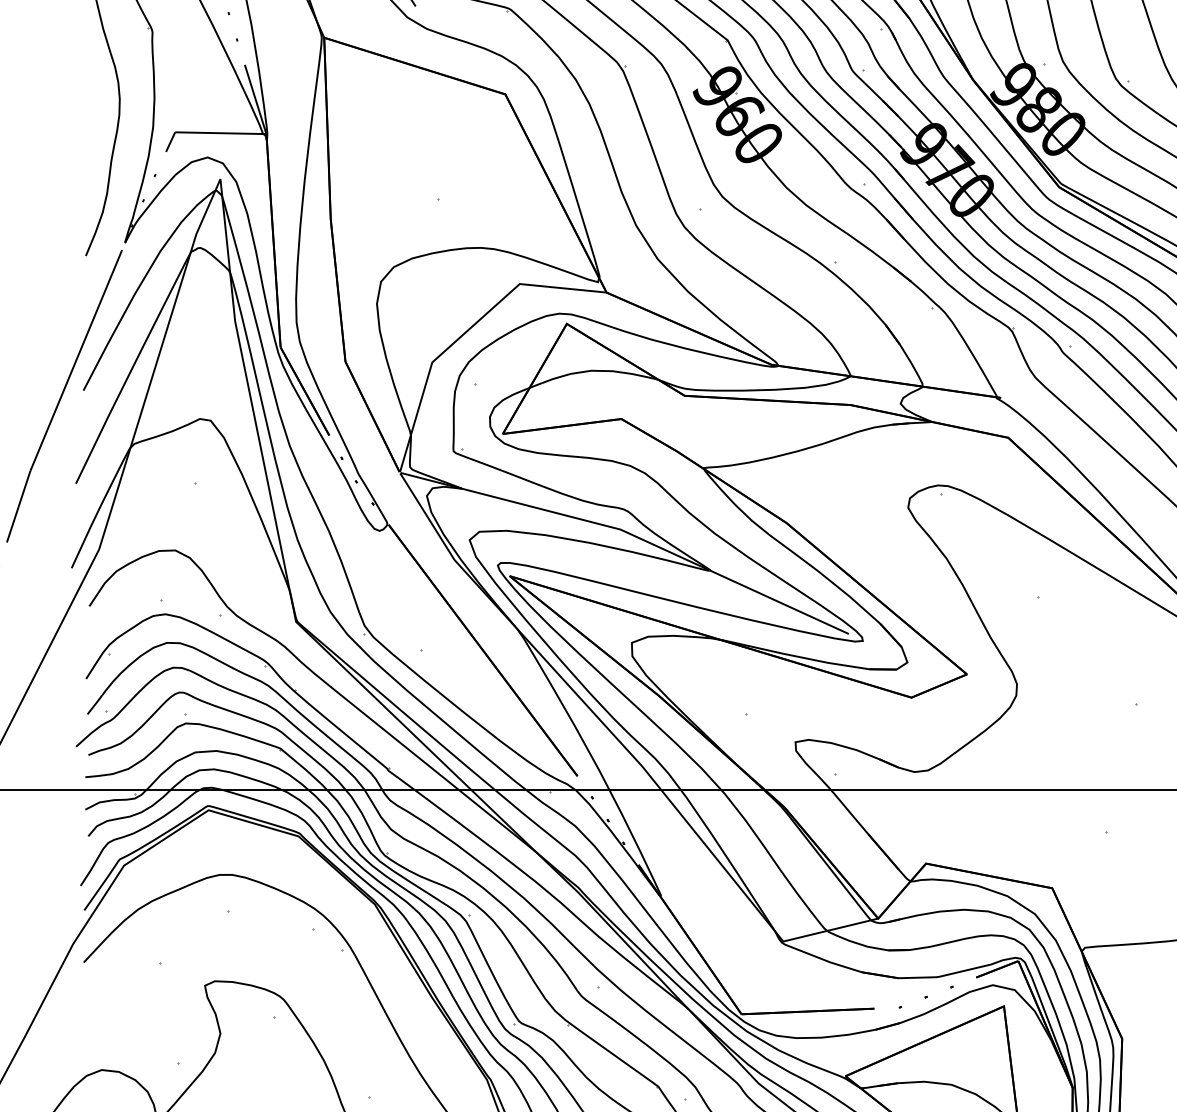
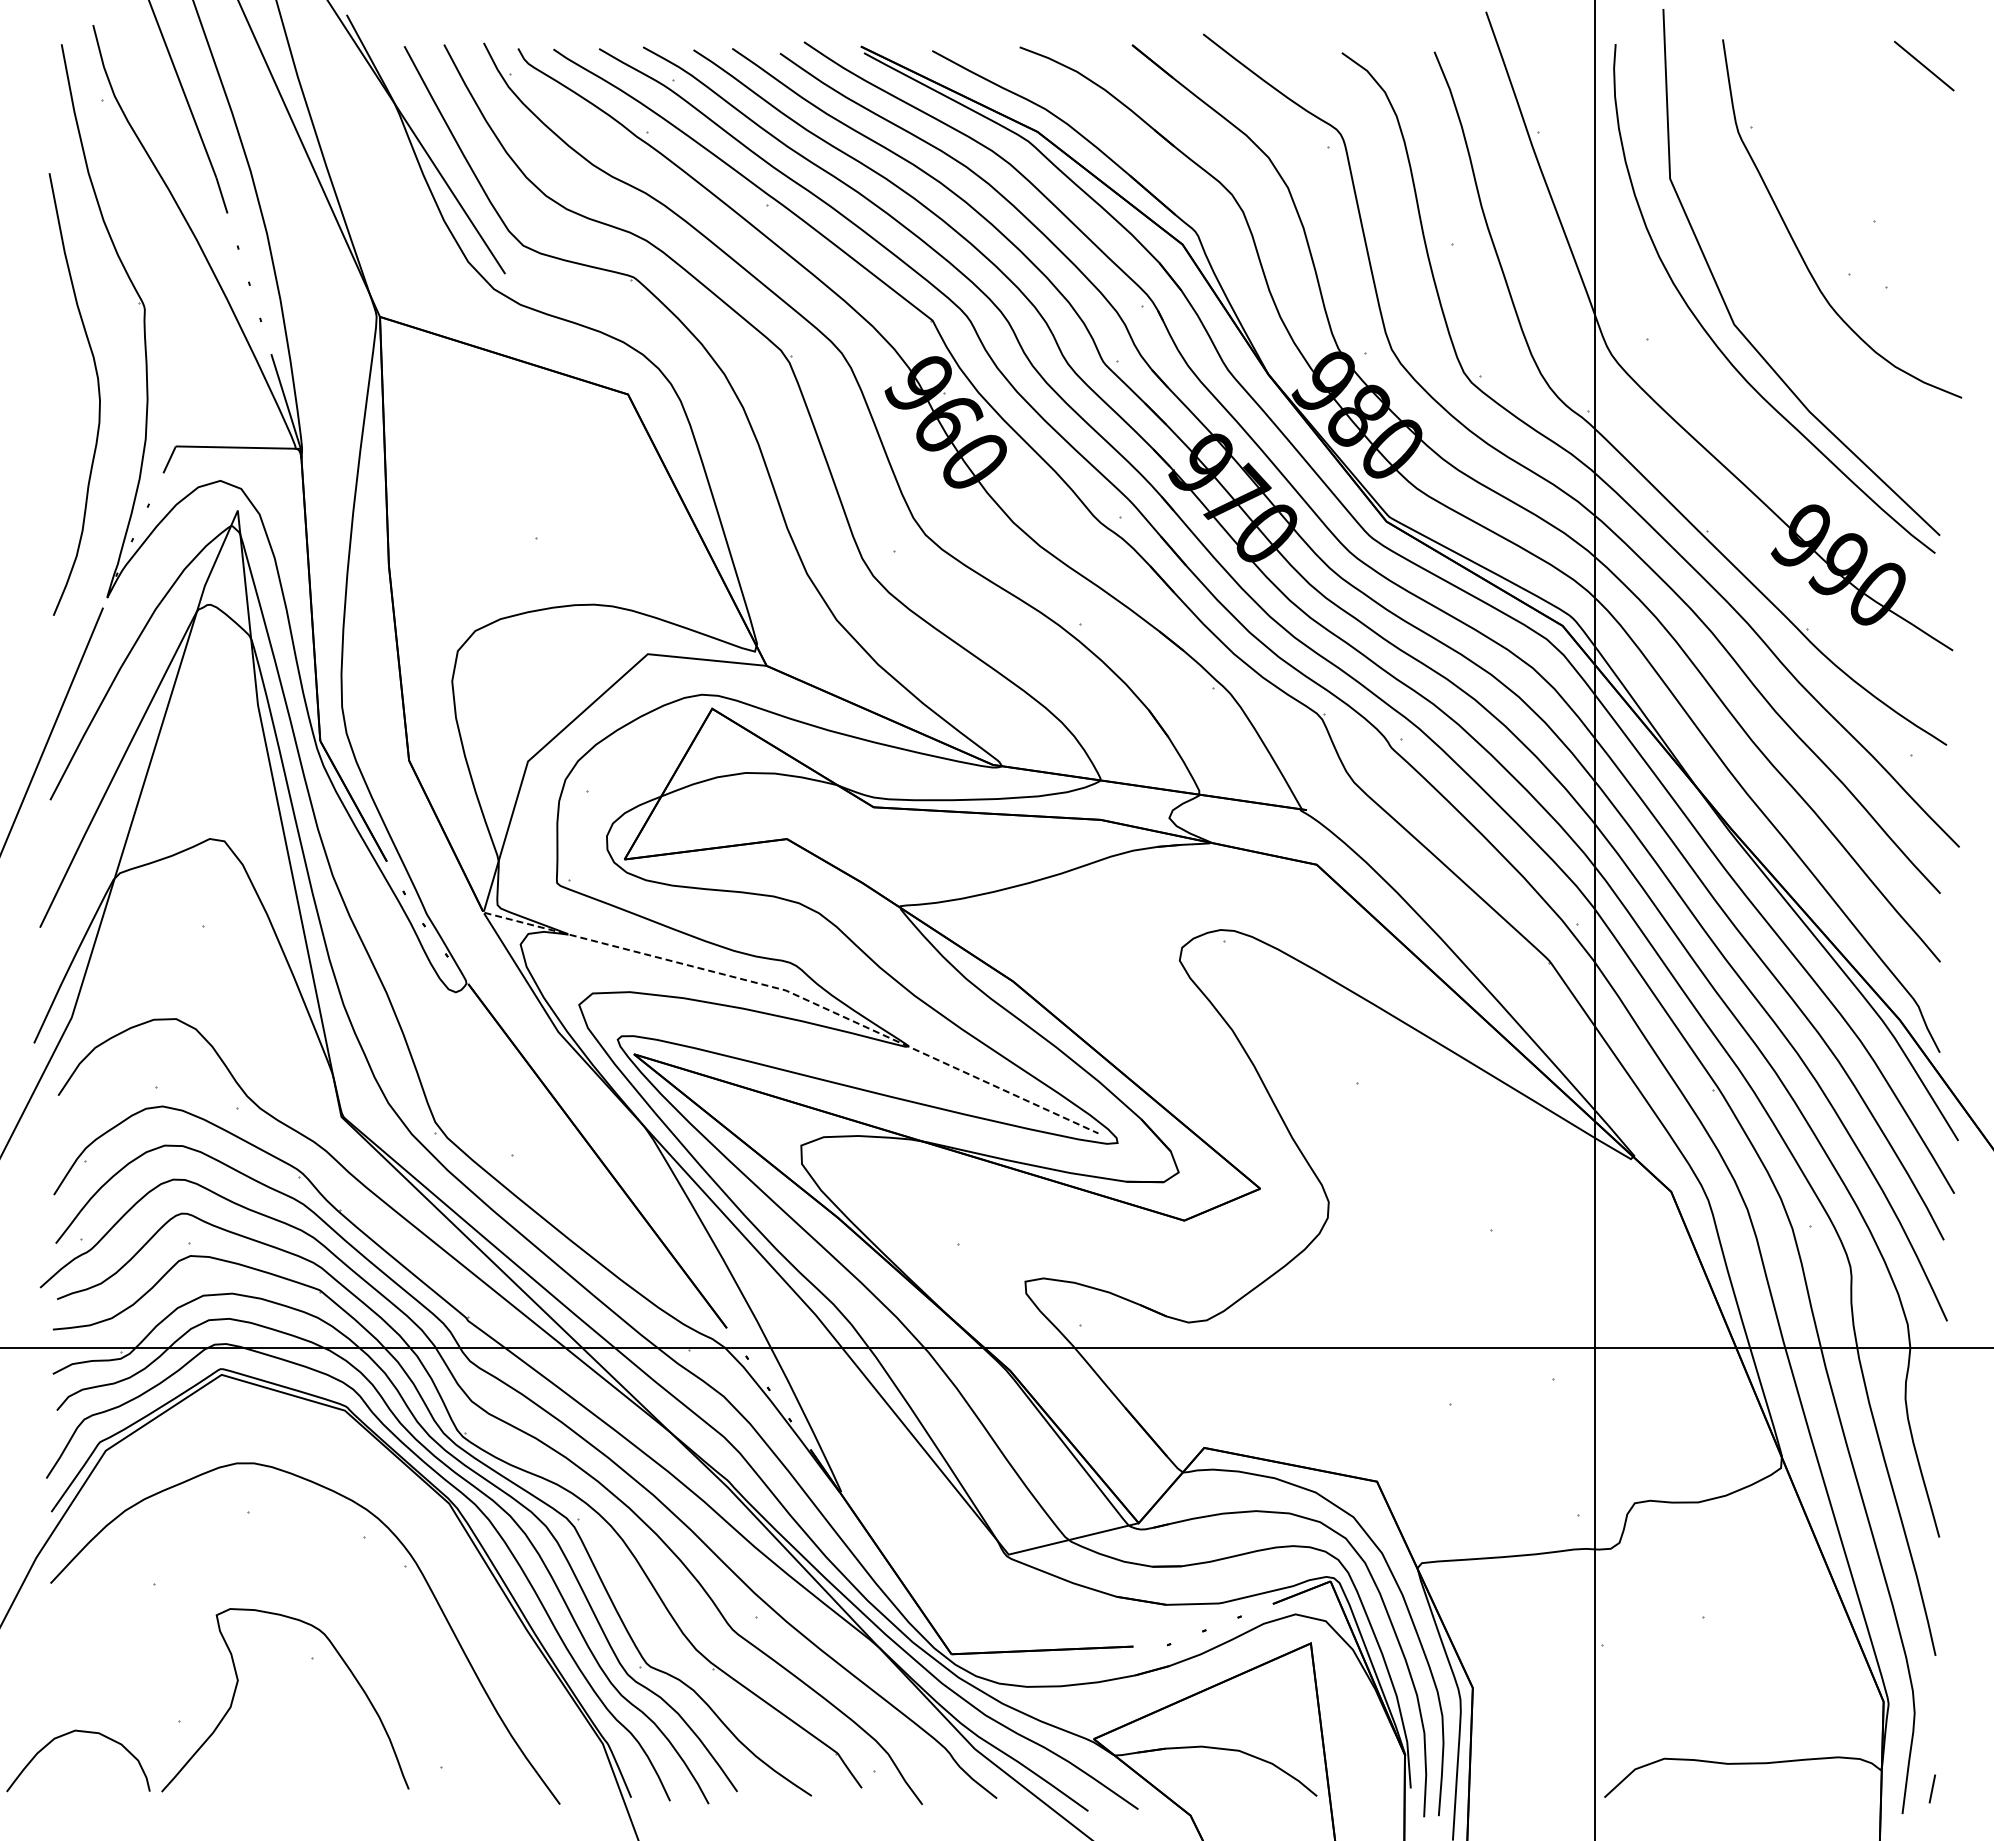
line: (631, 534) -> (800, 997), solid -> dashed

